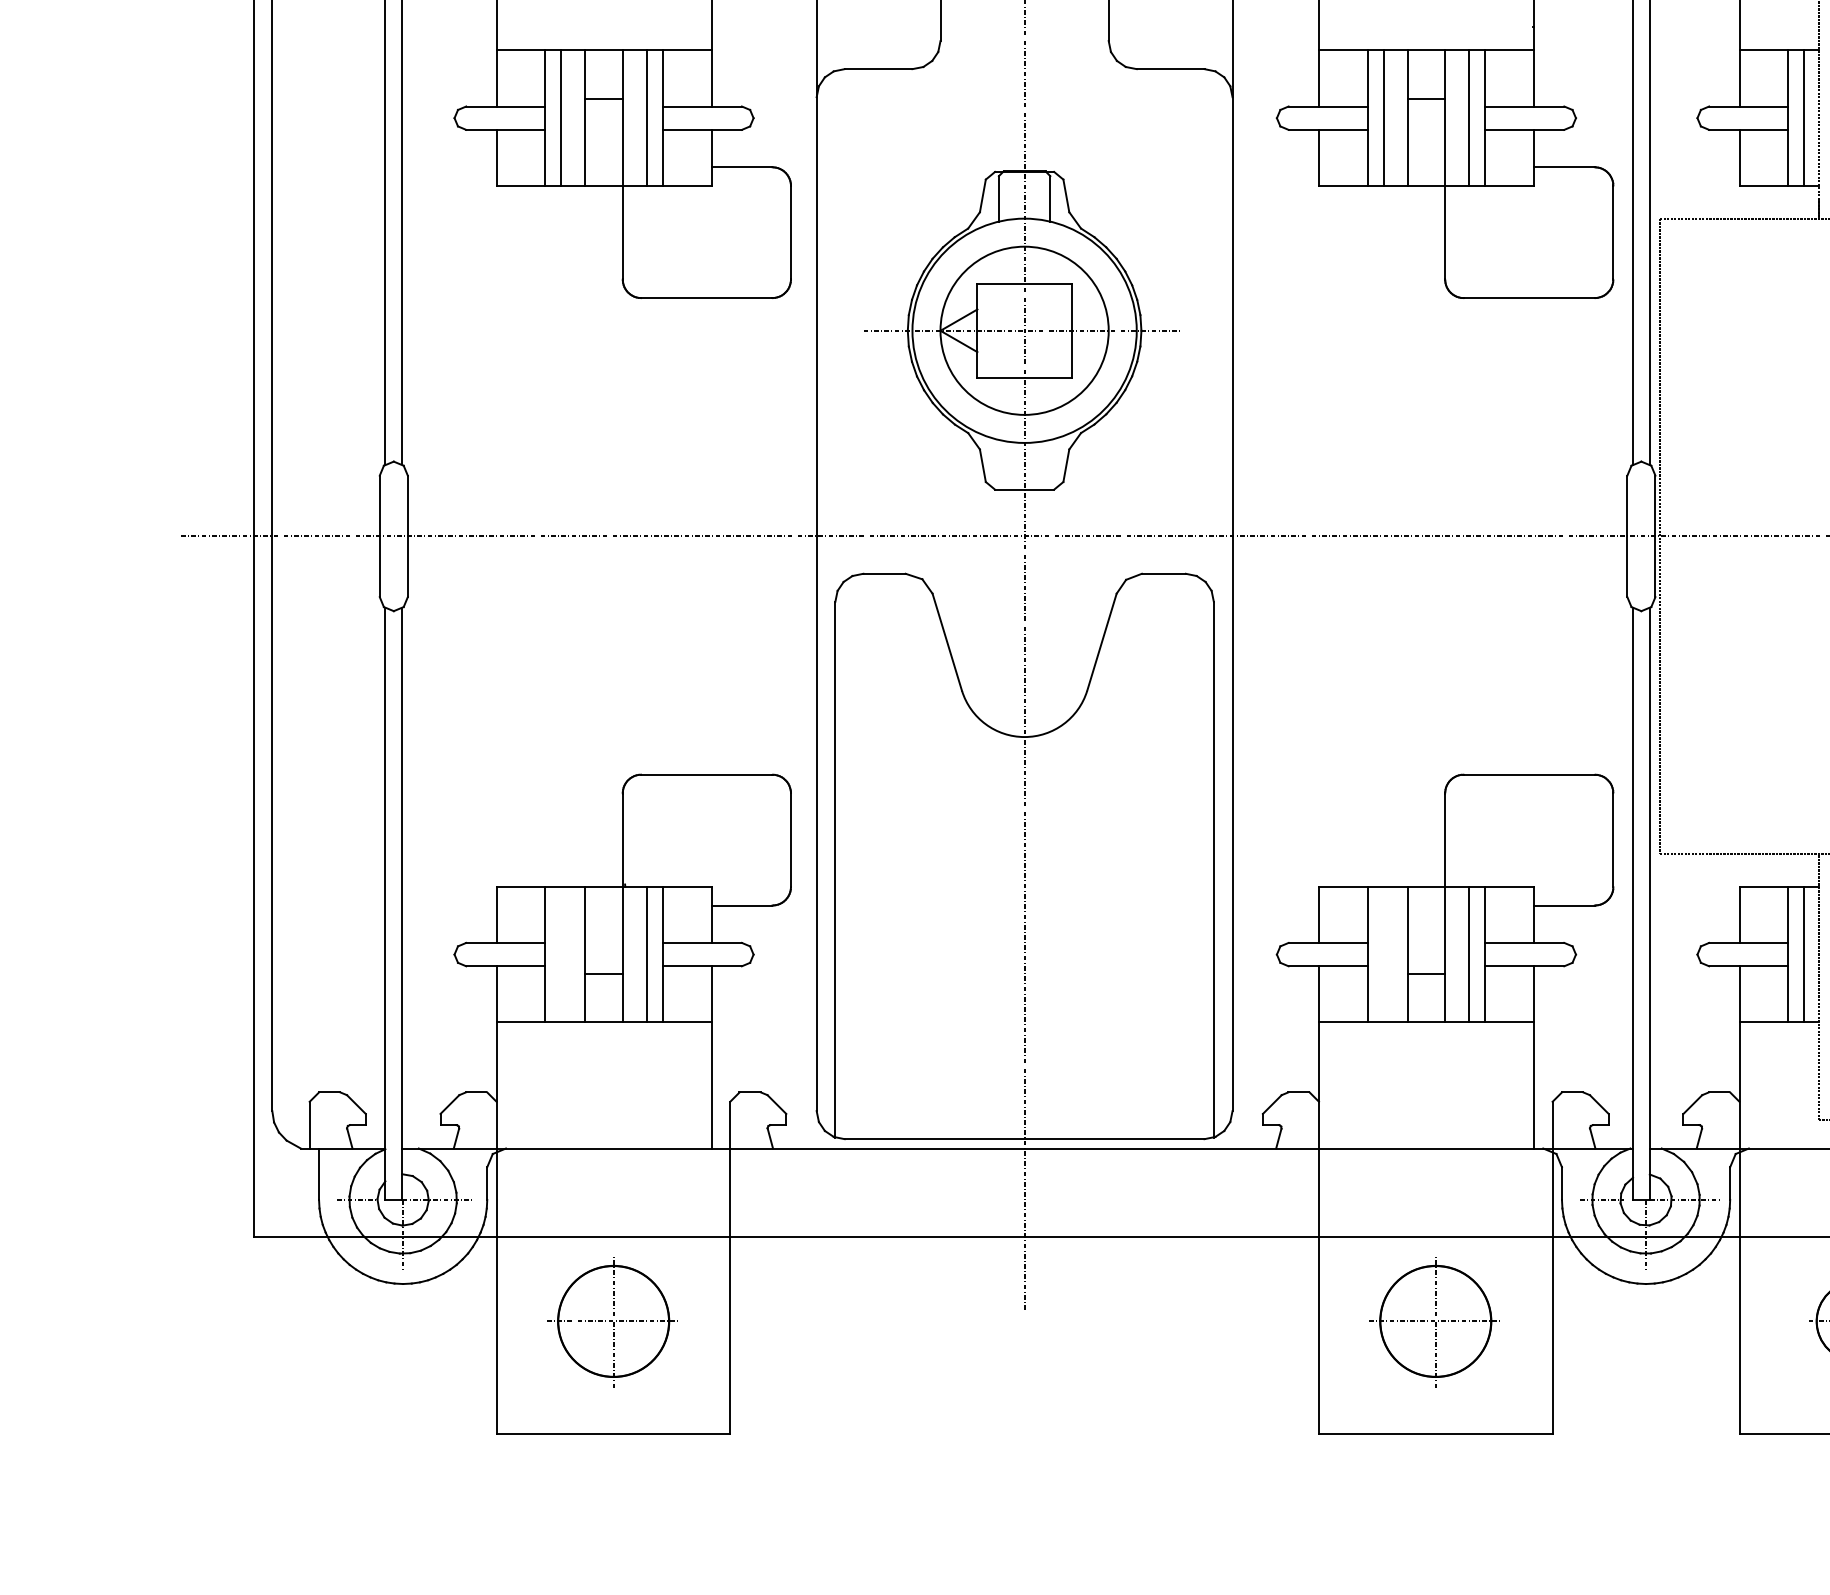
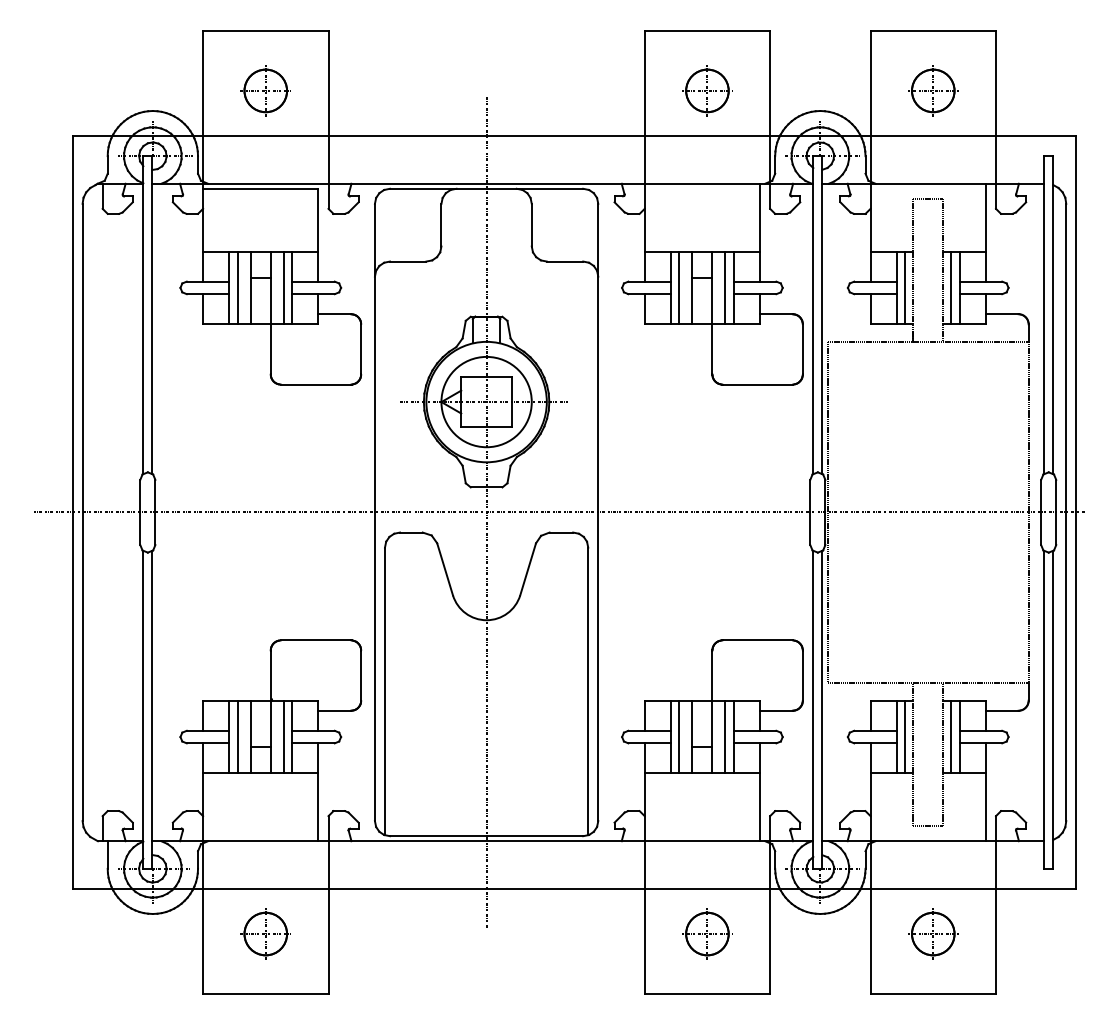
line: (560, 953) -> (237, 736), added
line: (1383, 953) -> (679, 736), added
part: (612, 1320) -> (265, 933), size x0.71
part: (1435, 1320) -> (707, 933), size x0.71

